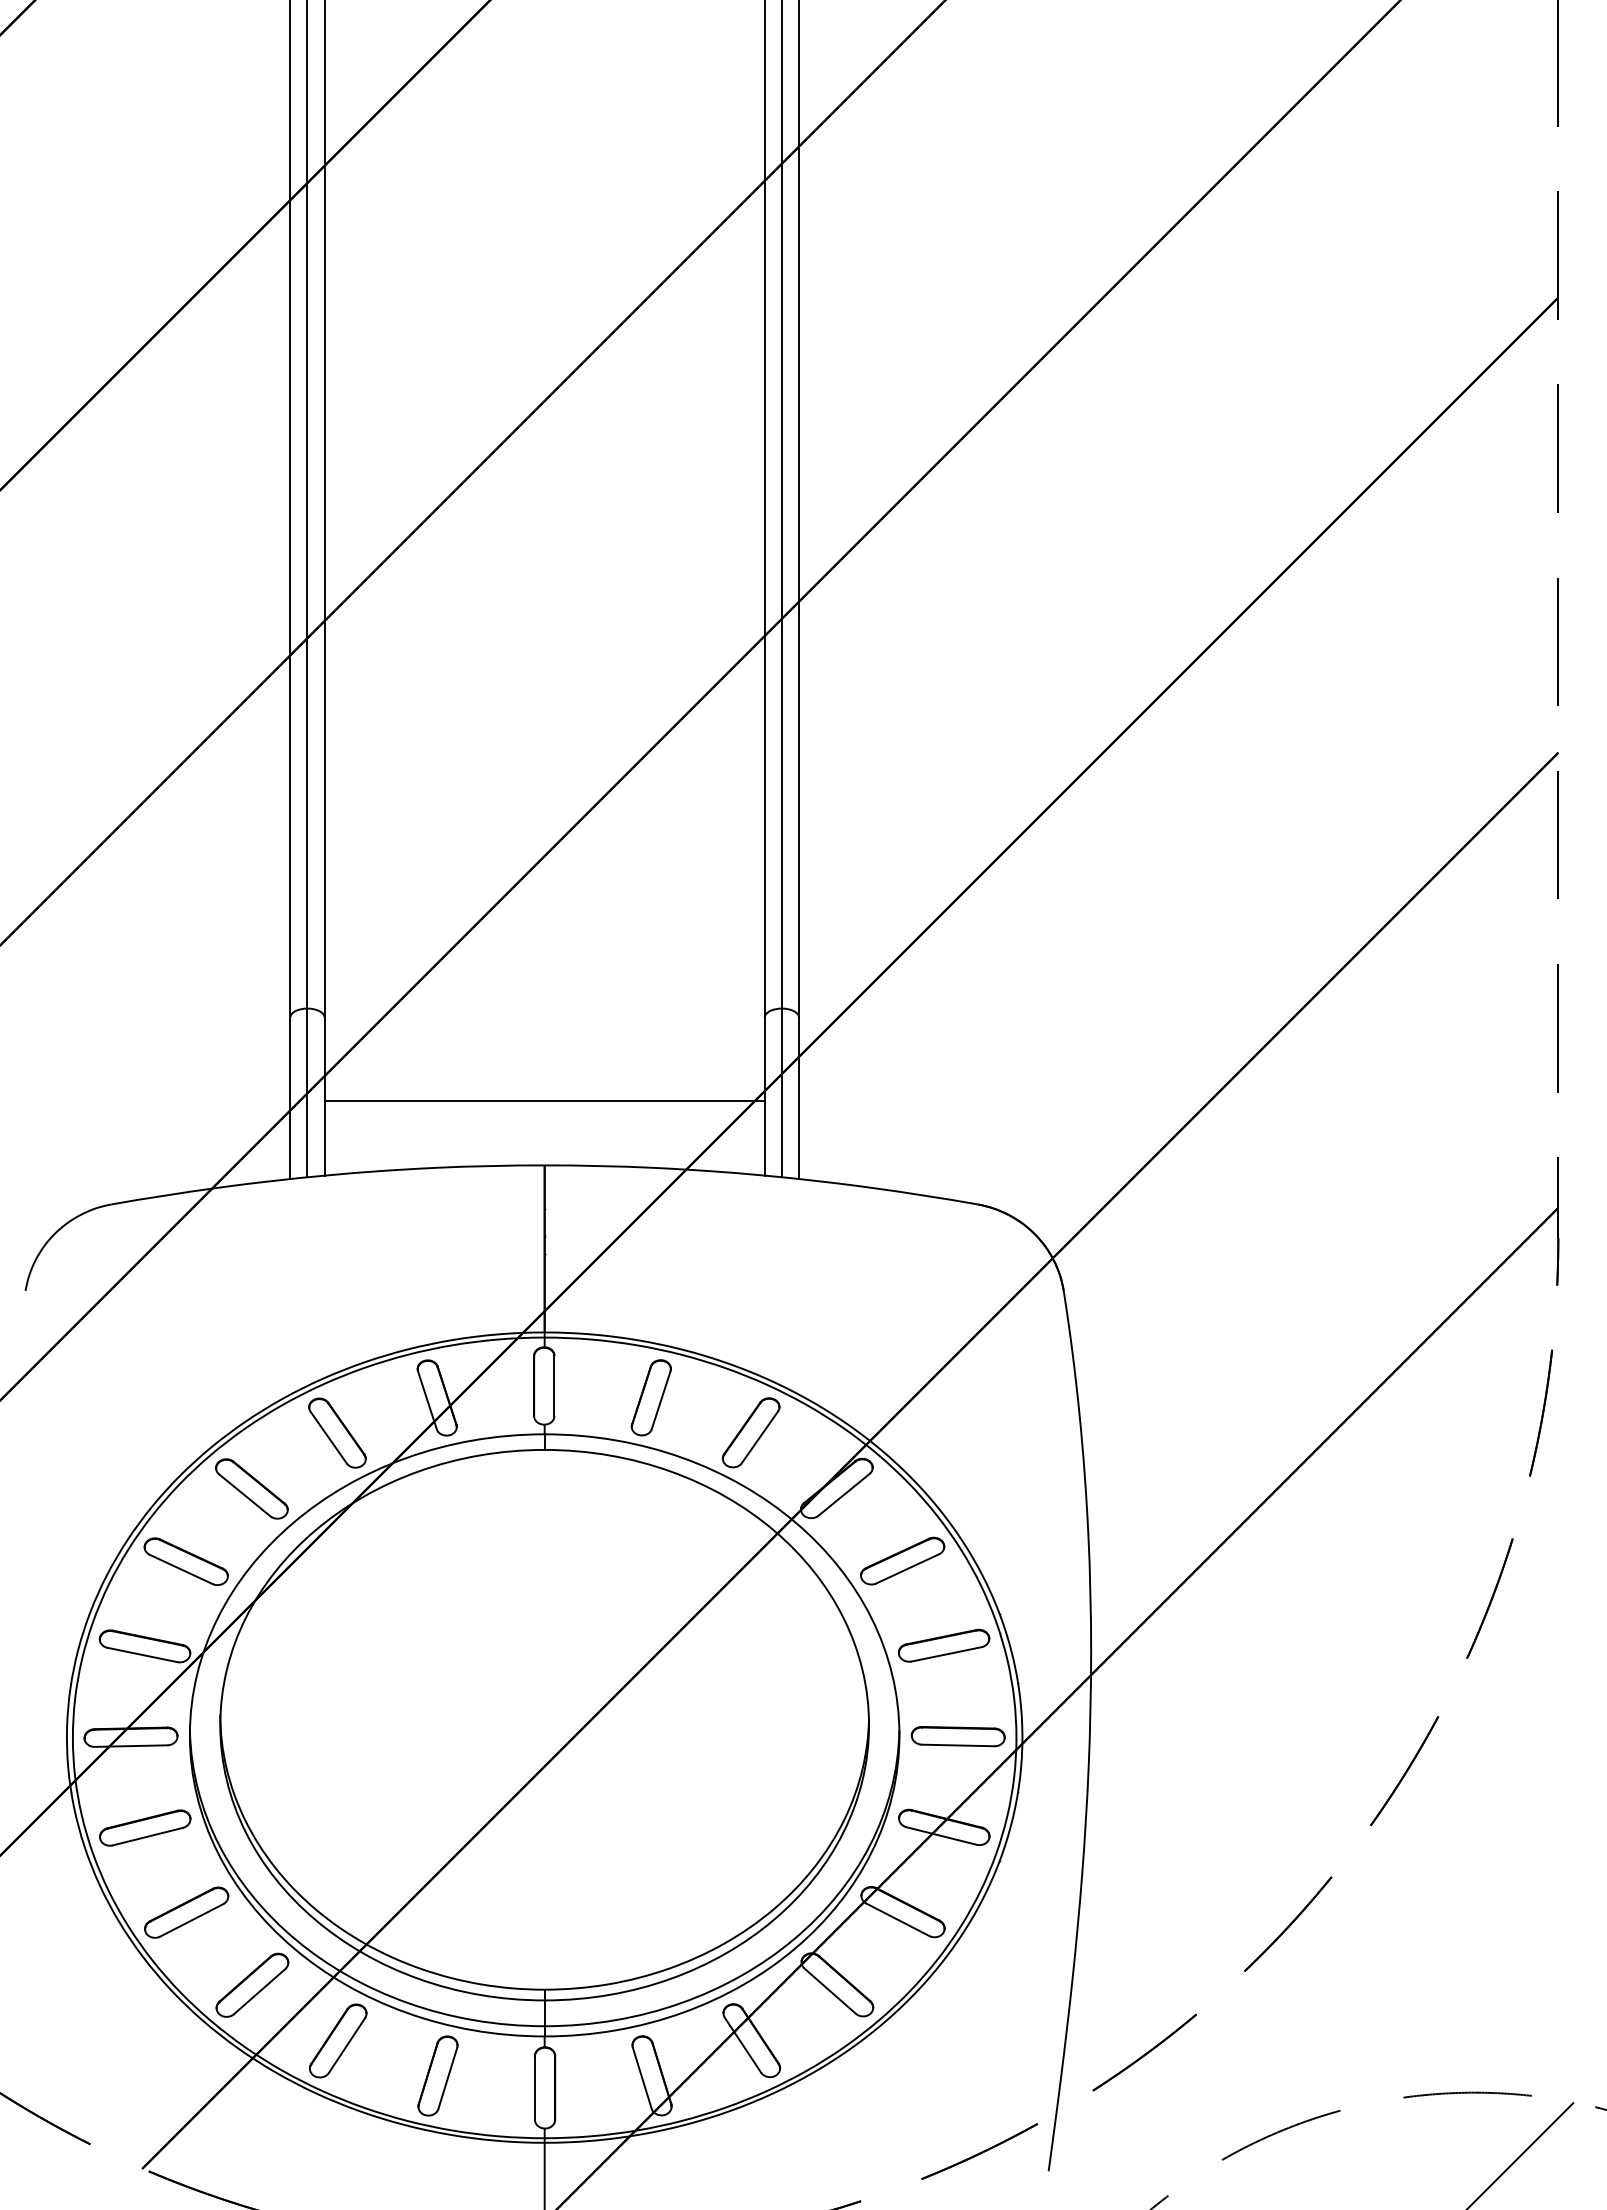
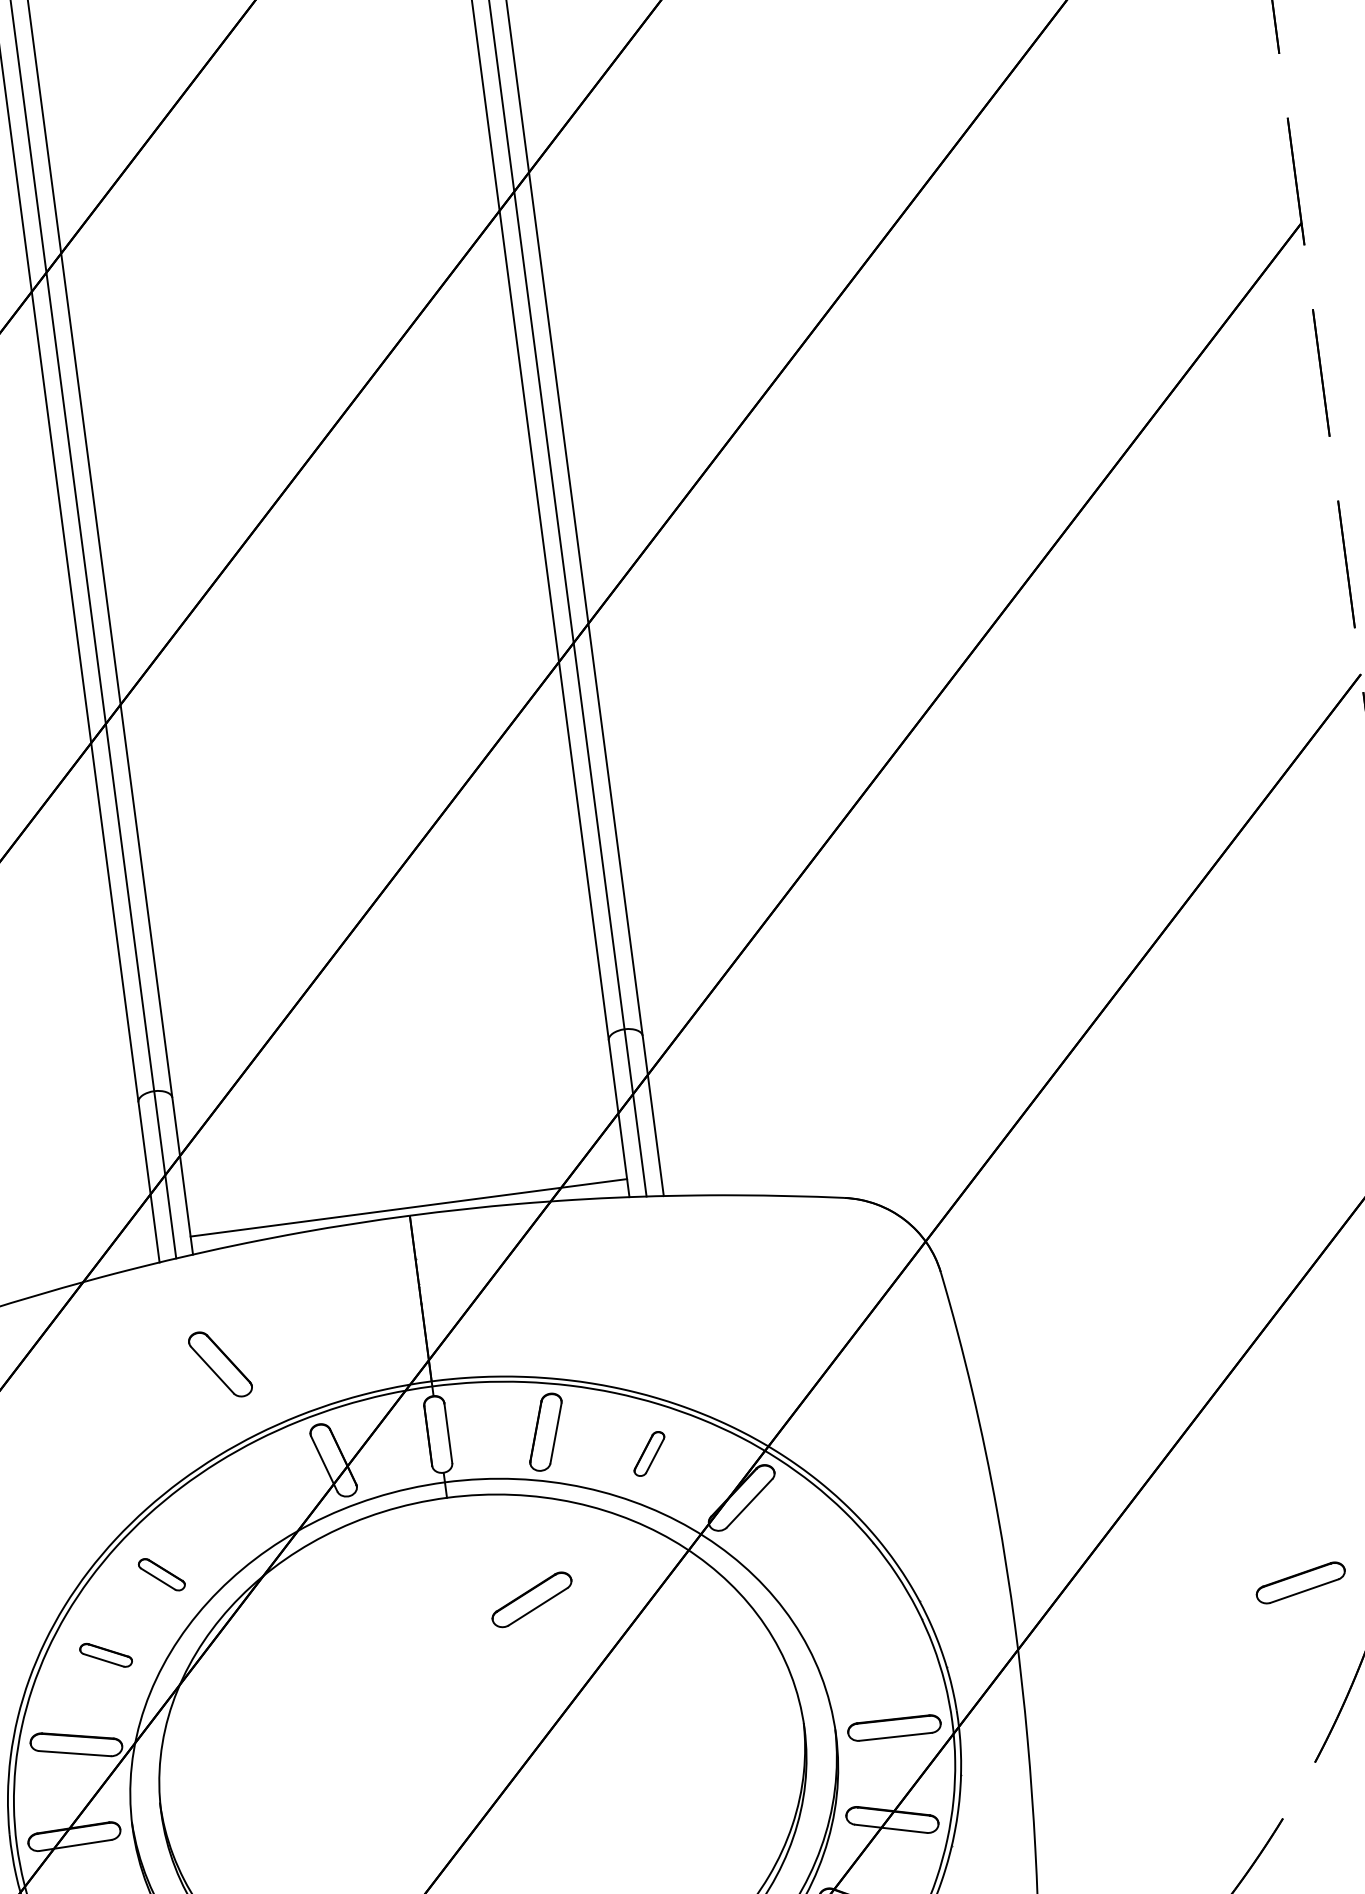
line: (544, 1101) -> (408, 1207), moved
part: (337, 1432) -> (220, 1363), moved
part: (750, 1432) -> (648, 1453), size x0.6
part: (251, 1488) -> (161, 1574), size x0.6
part: (902, 1560) -> (531, 1599), moved
part: (185, 1561) -> (105, 1655), size x0.6
part: (943, 1645) -> (1300, 1582), moved

